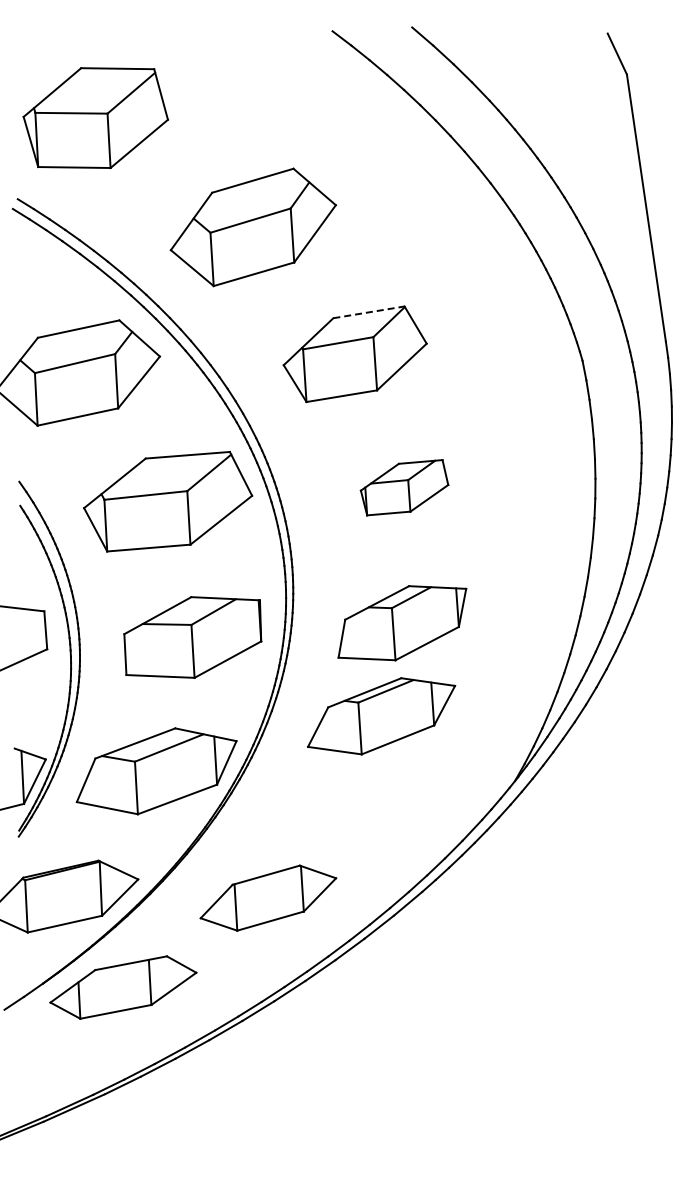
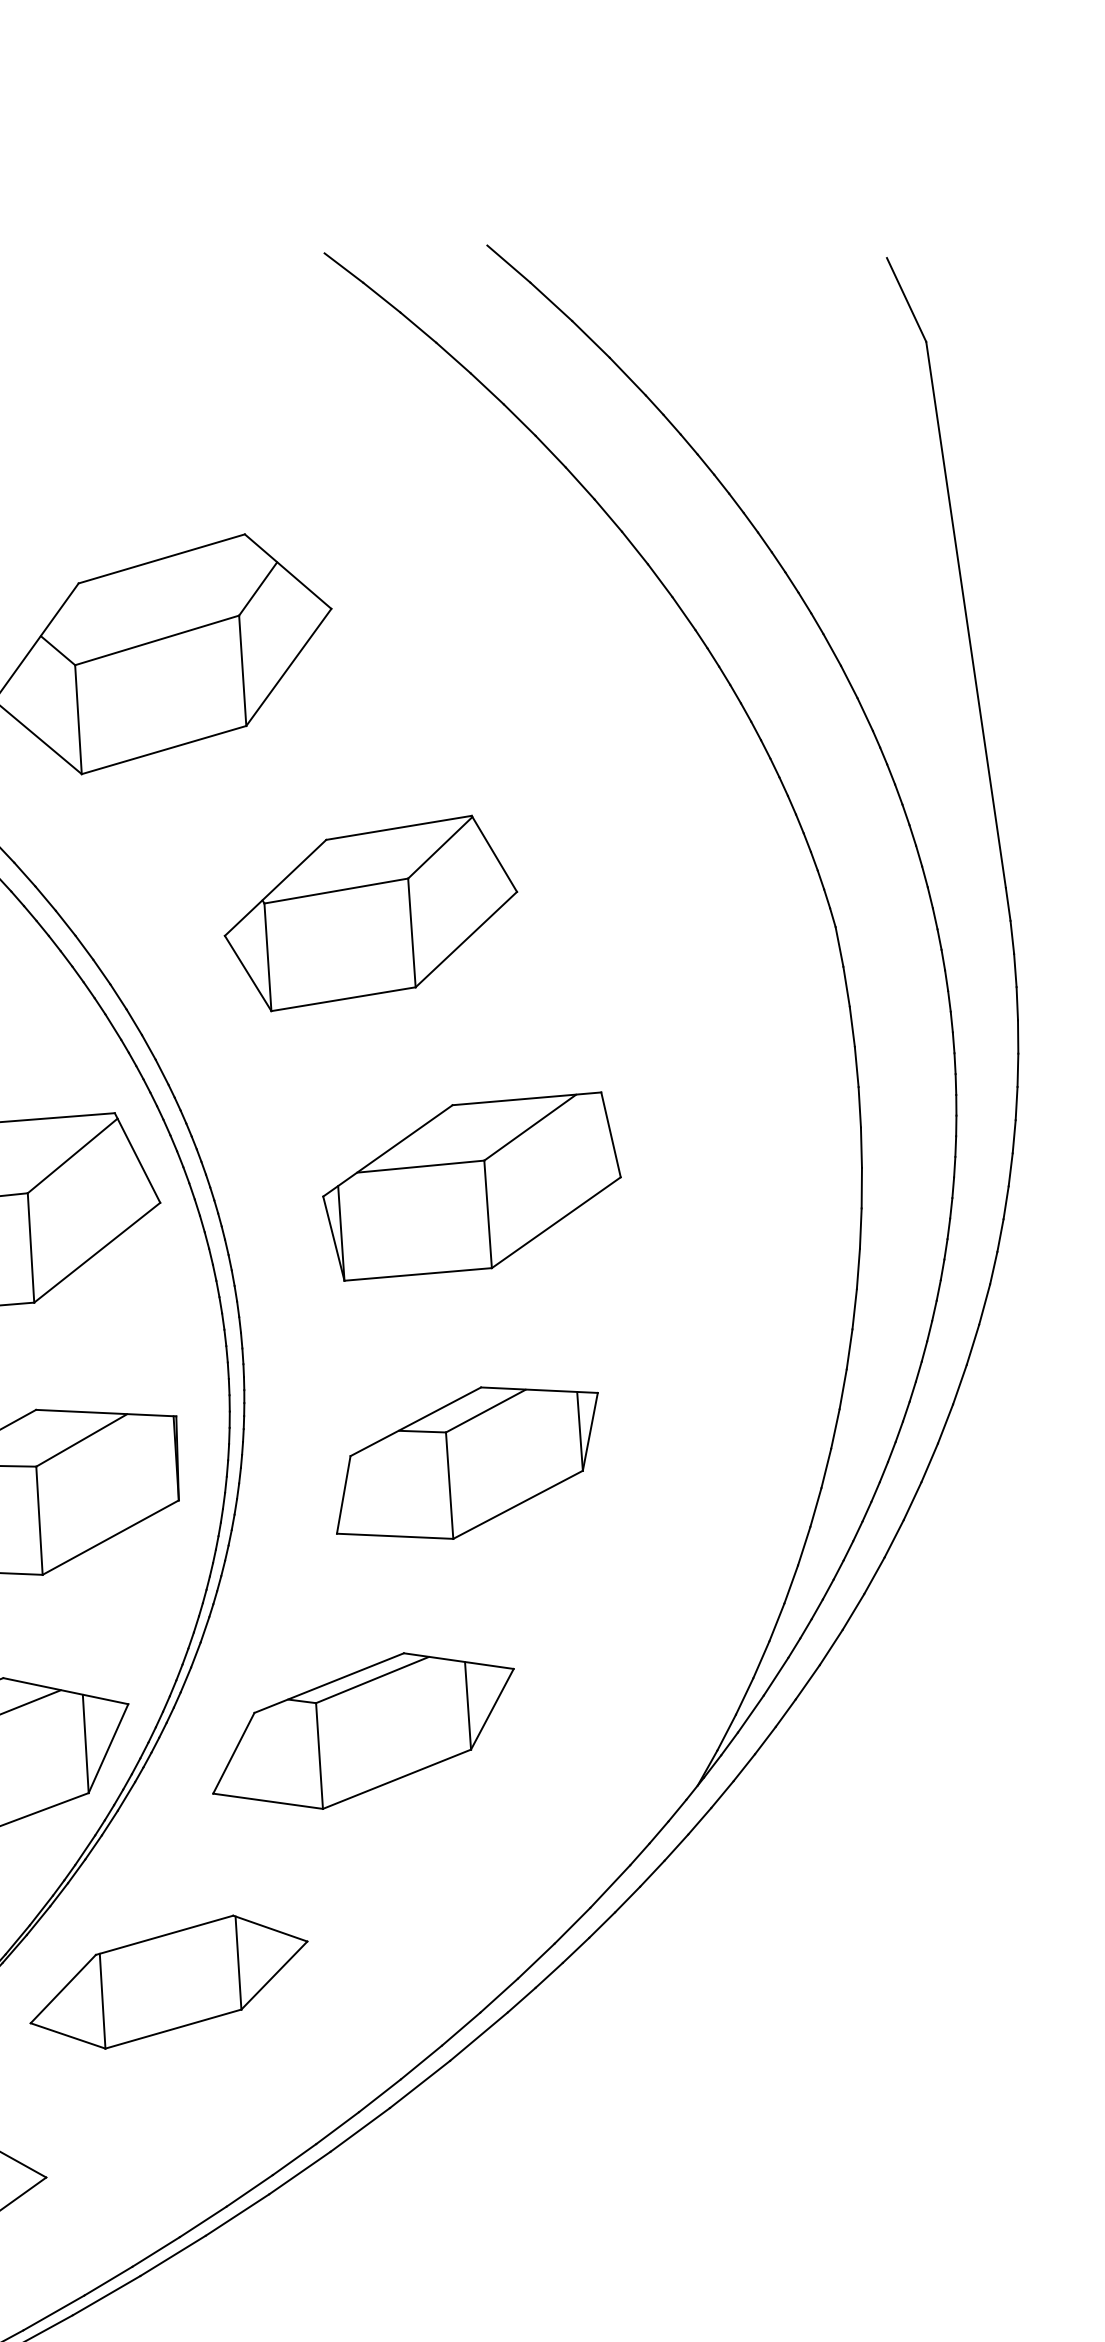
line: (369, 312) -> (400, 828), dashed -> solid
part: (404, 487) -> (471, 1185), size x1.67
part: (381, 716) -> (363, 1731), moved
part: (268, 897) -> (169, 1980), moved

